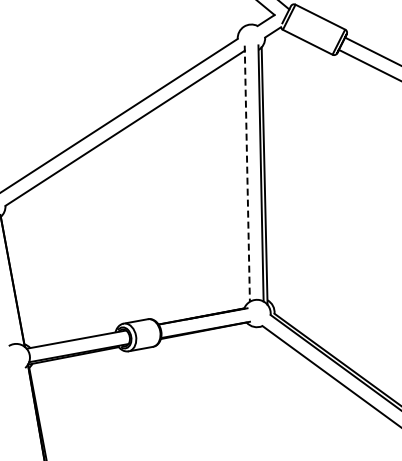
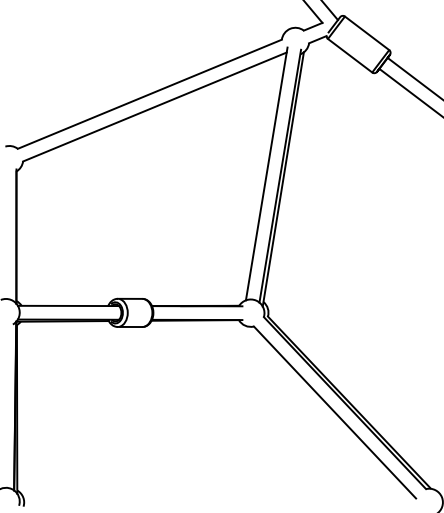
line: (247, 174) -> (266, 174), dashed -> solid

